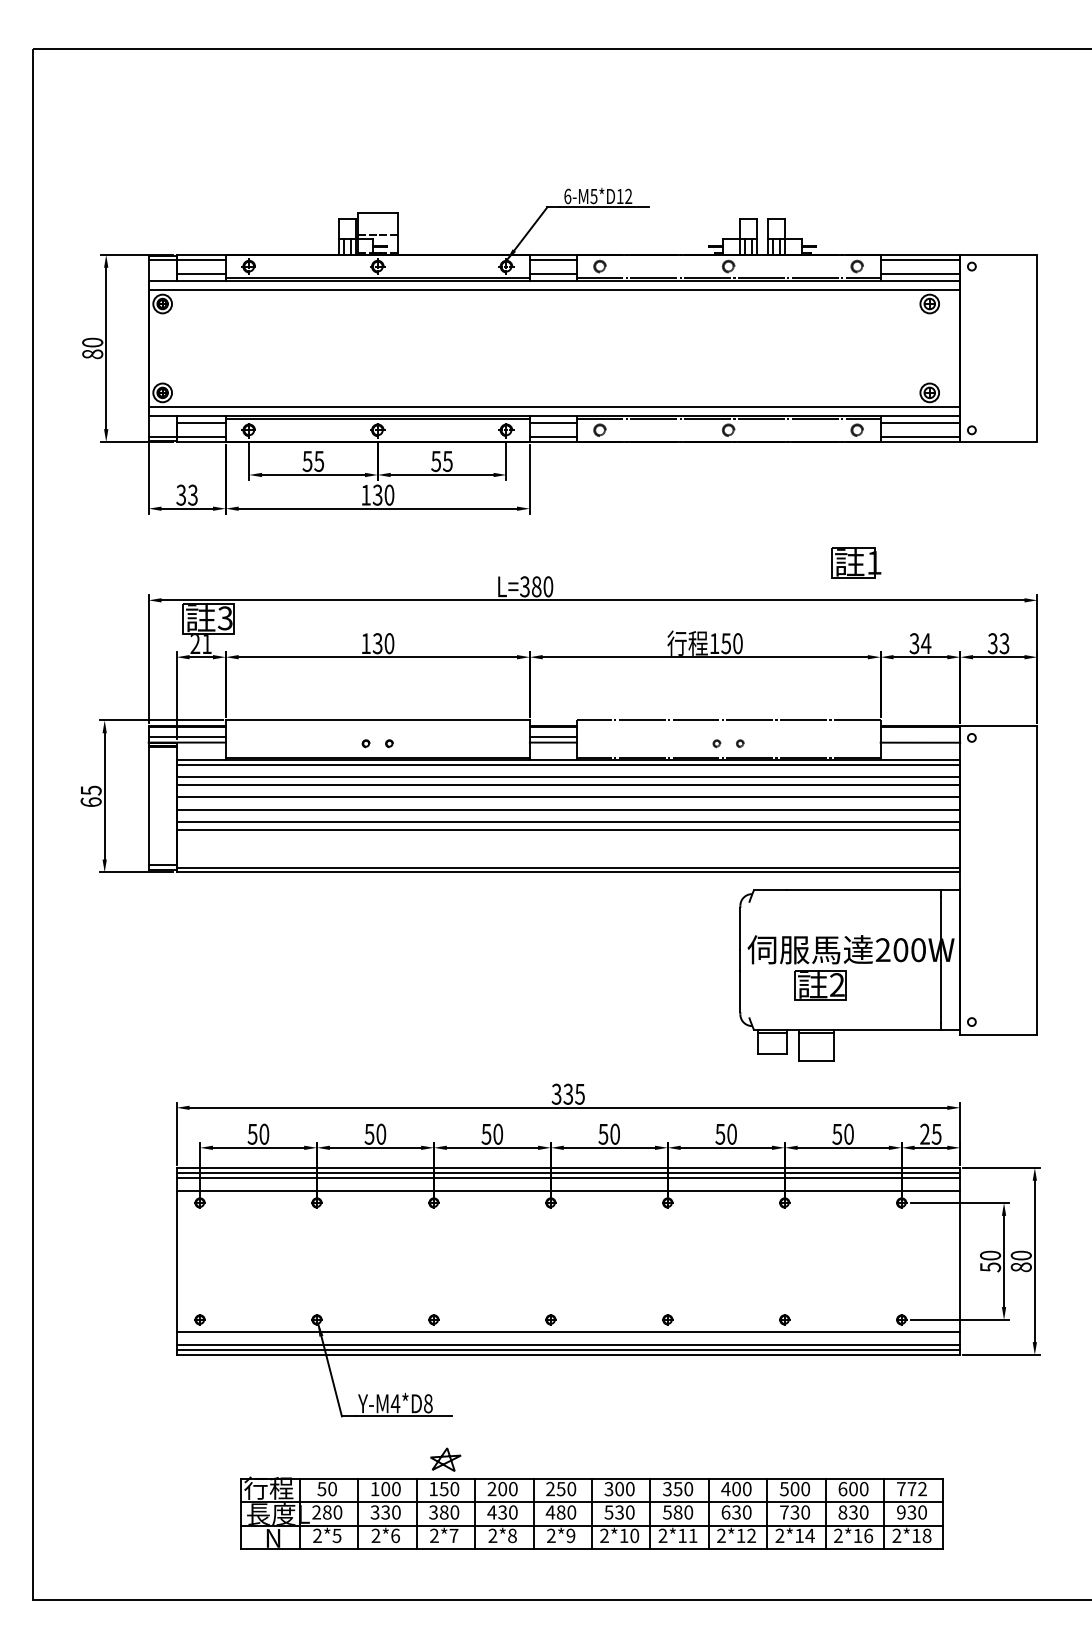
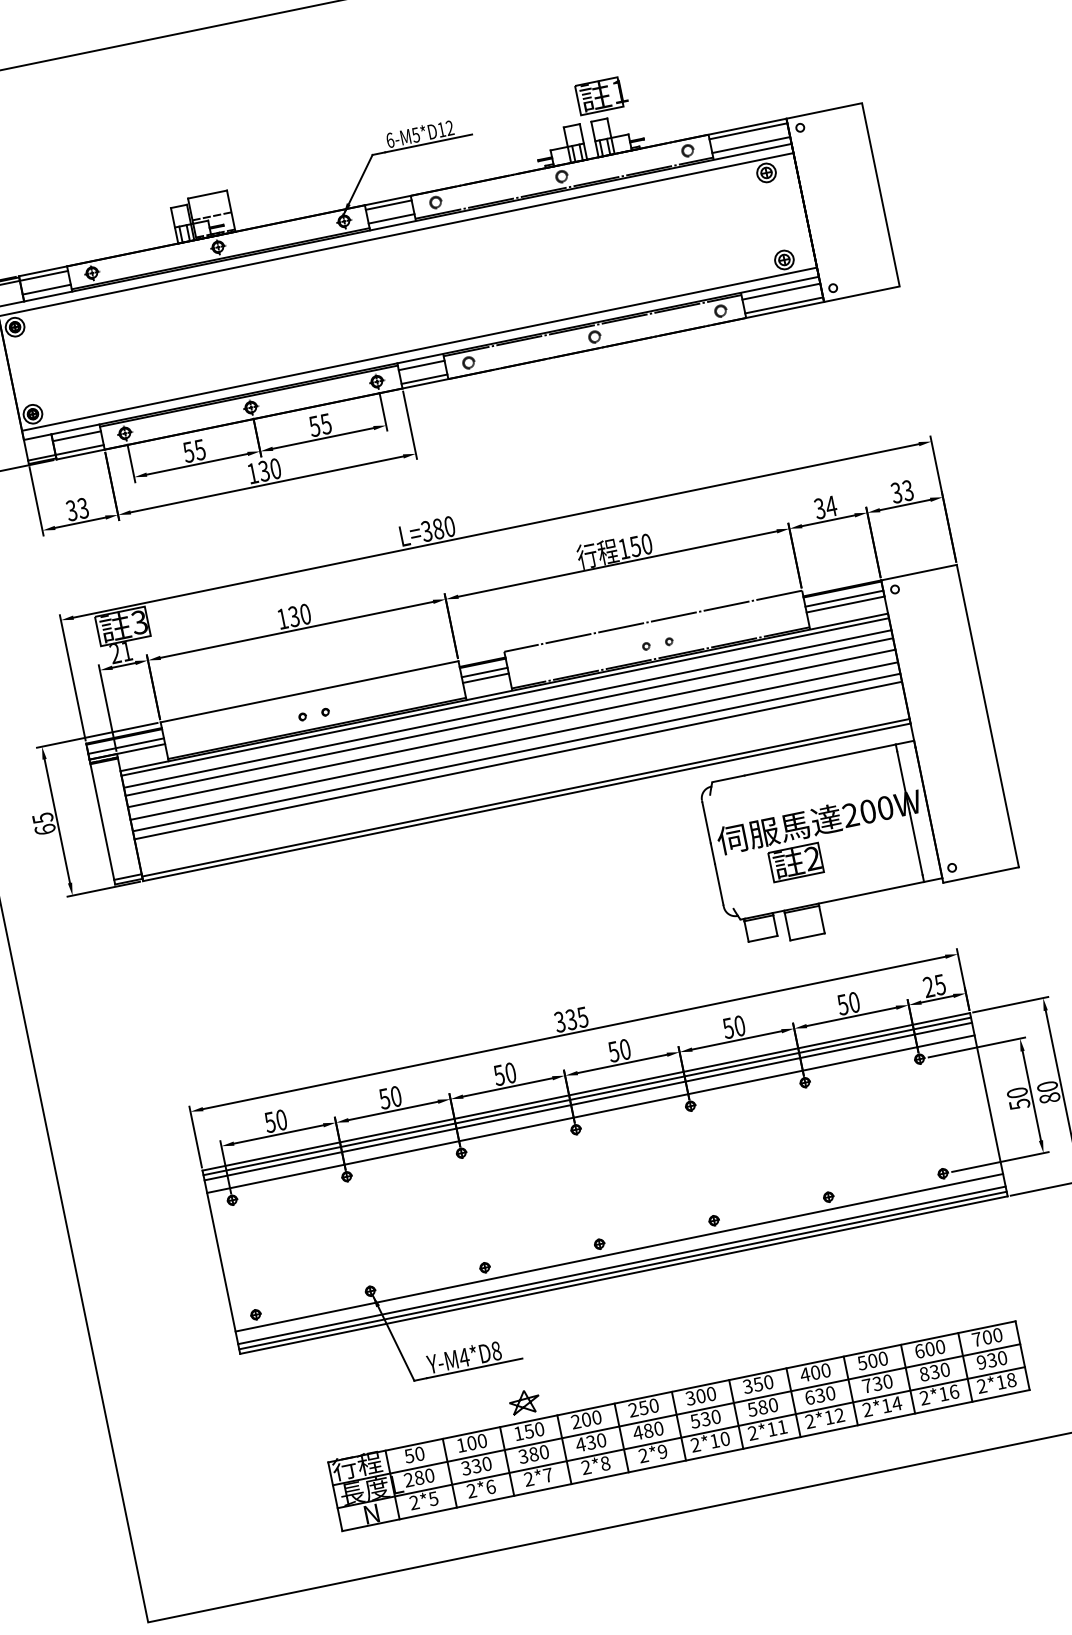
part: (856, 562) -> (602, 94), moved
line: (920, 736) -> (844, 598), added
text: (916, 1488) -> (991, 1335), 772 -> 700

